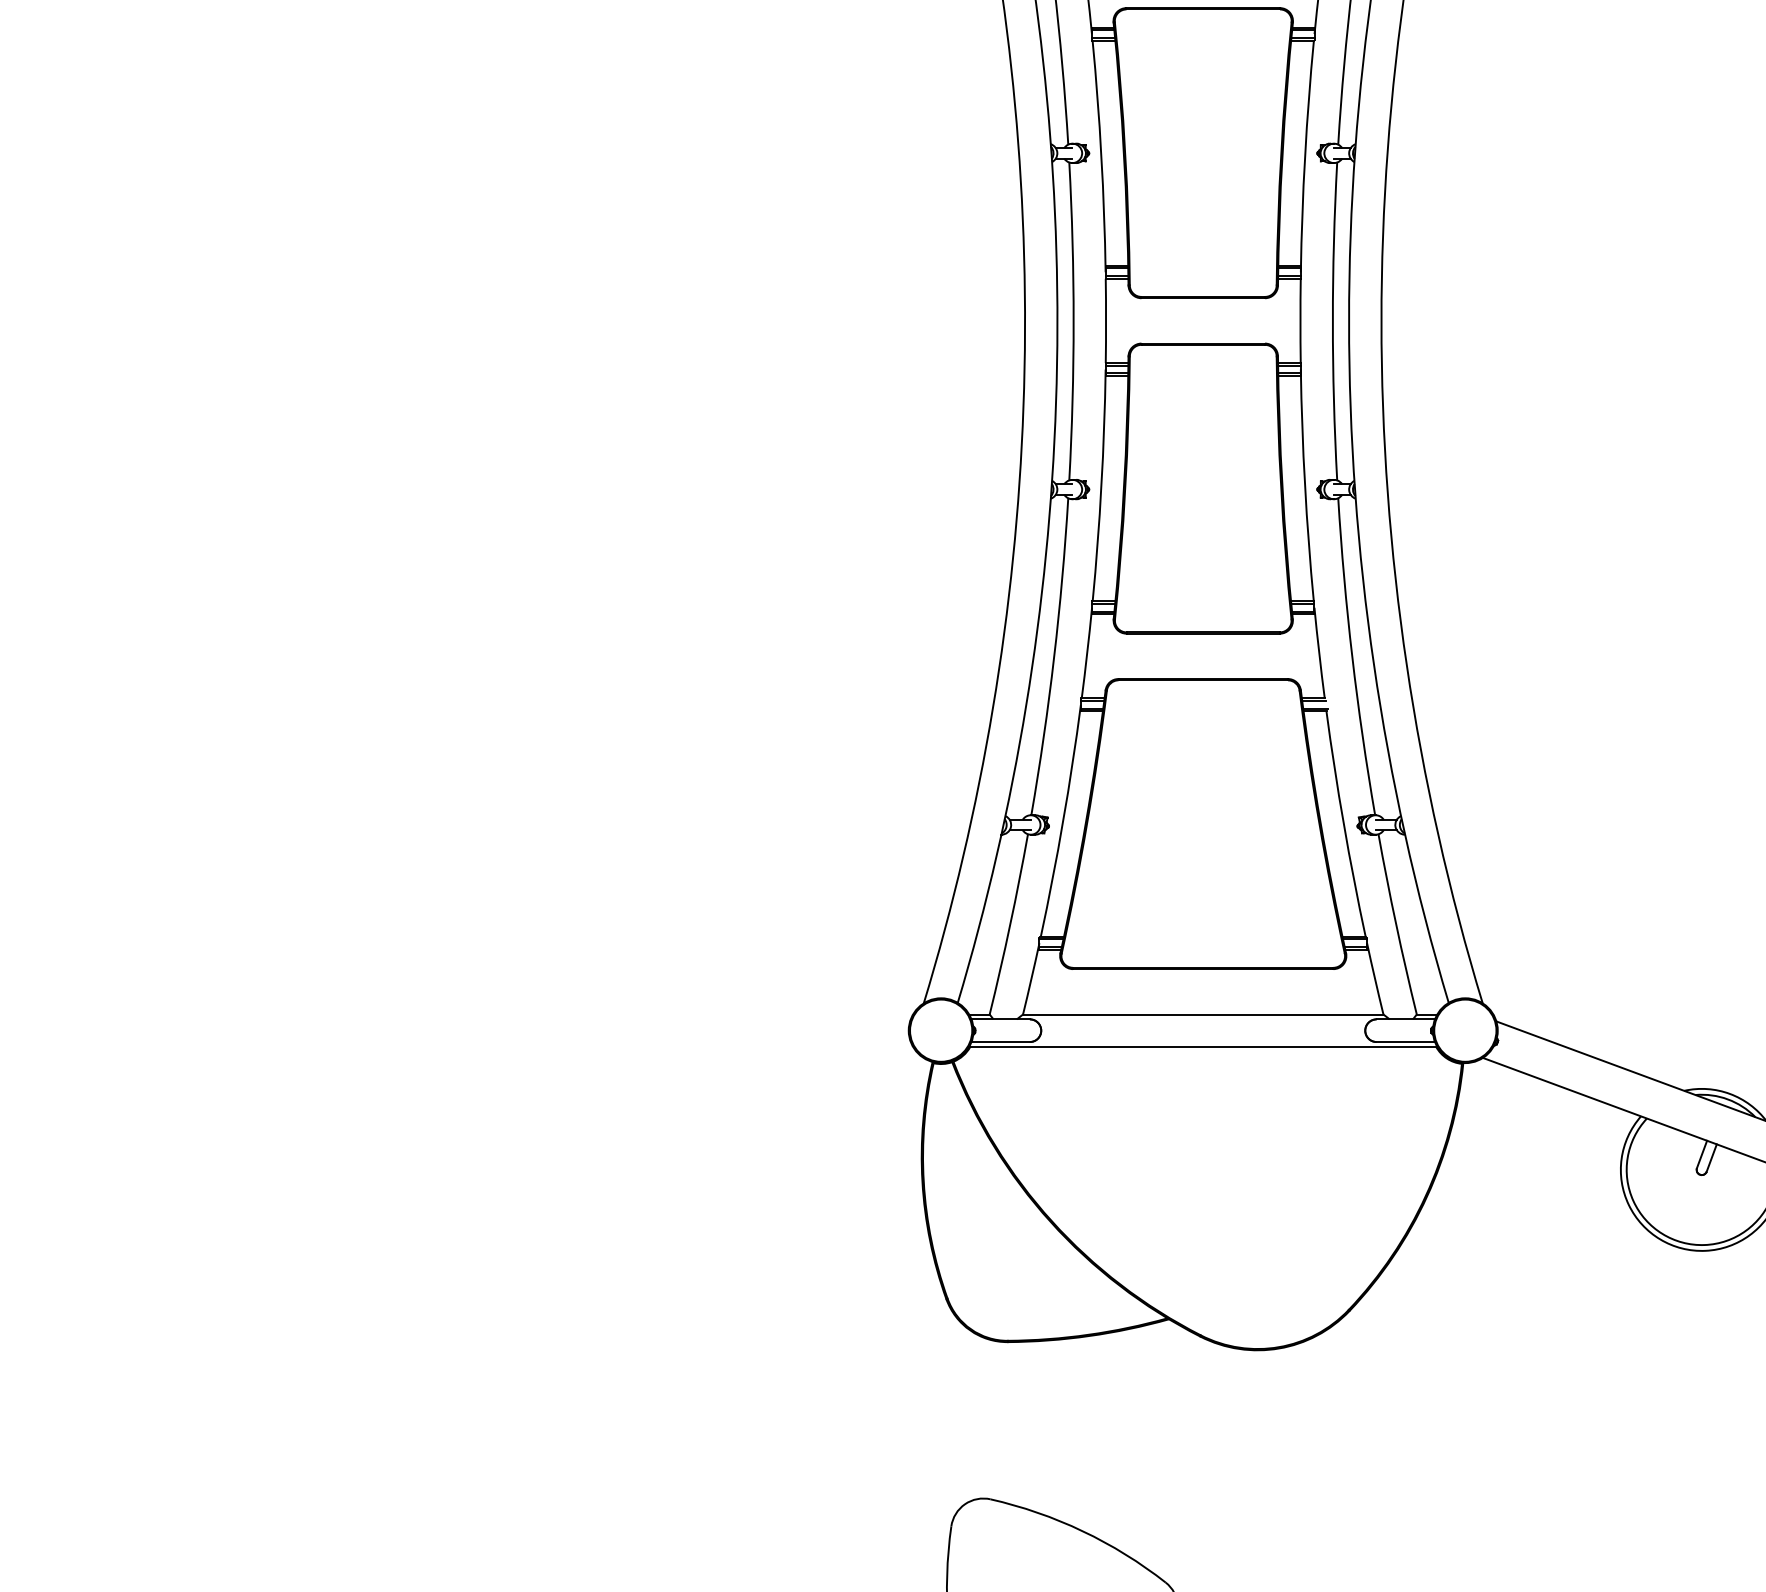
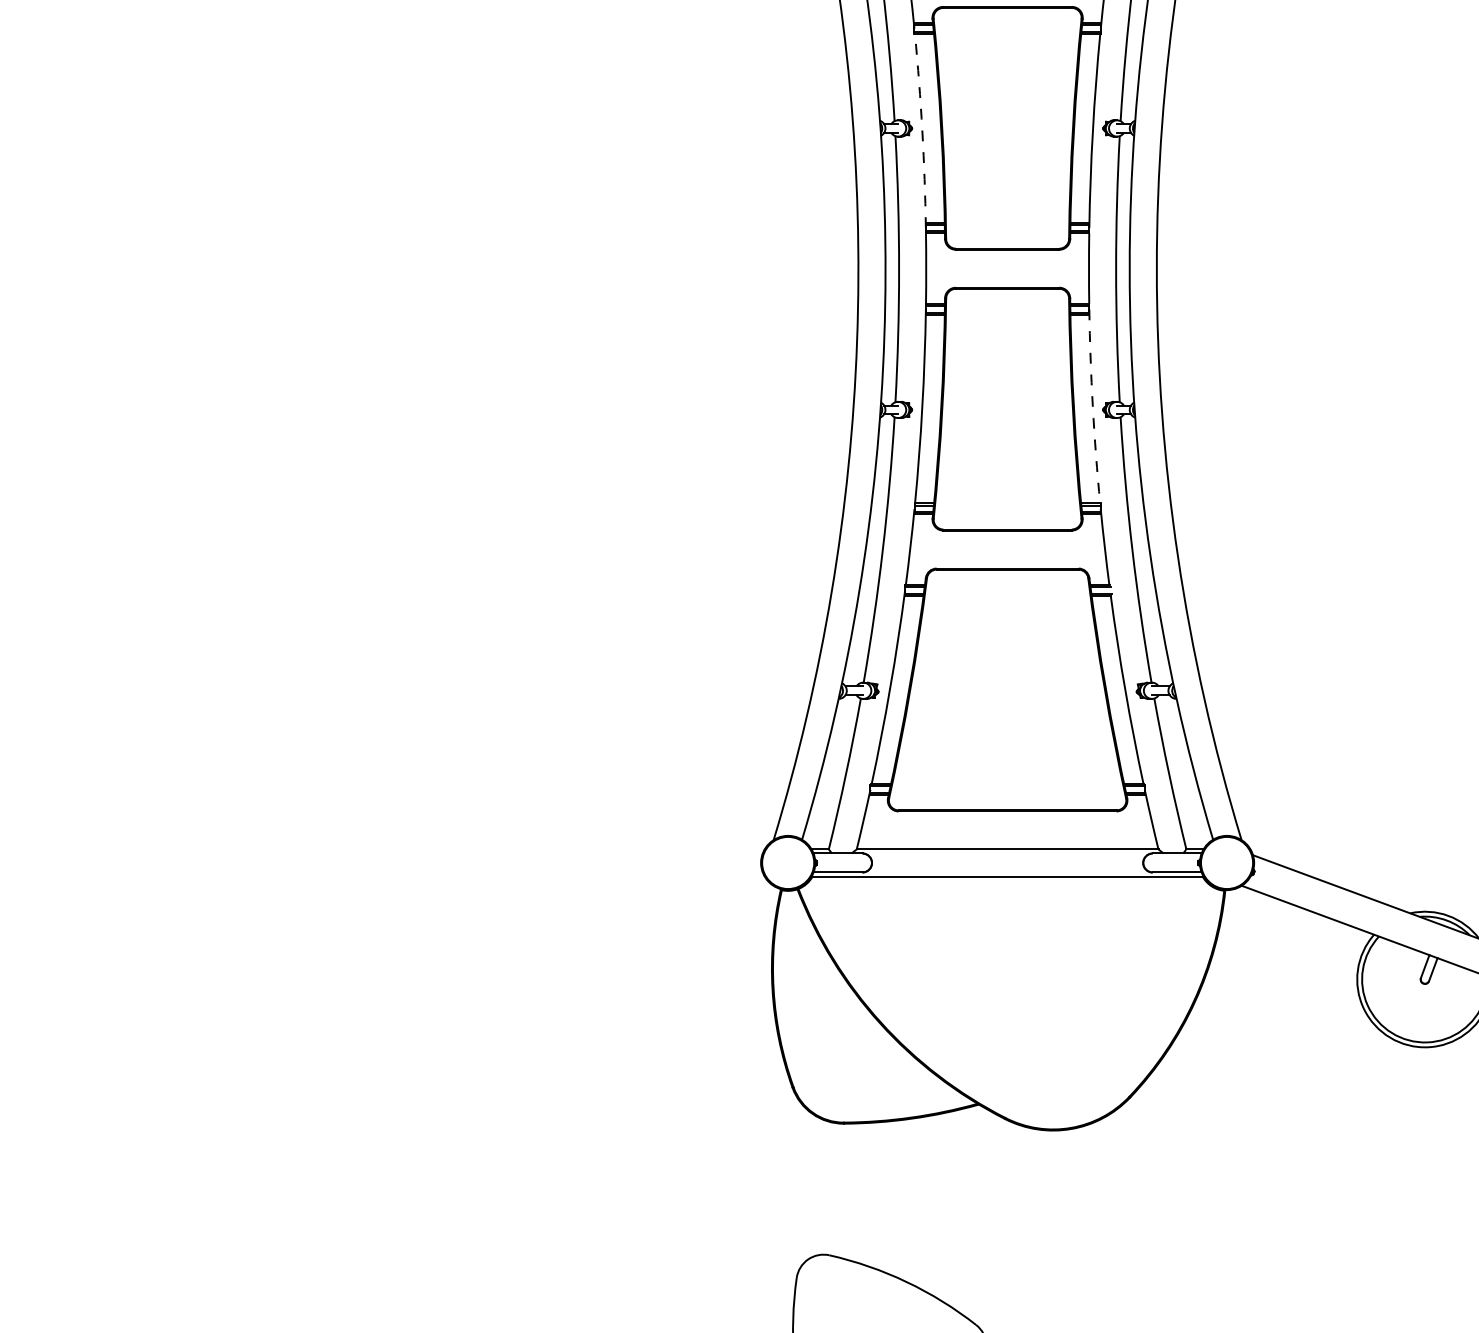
arc: (1101, 156) -> (922, 131), solid -> dashed
arc: (1305, 485) -> (1093, 406), solid -> dashed

